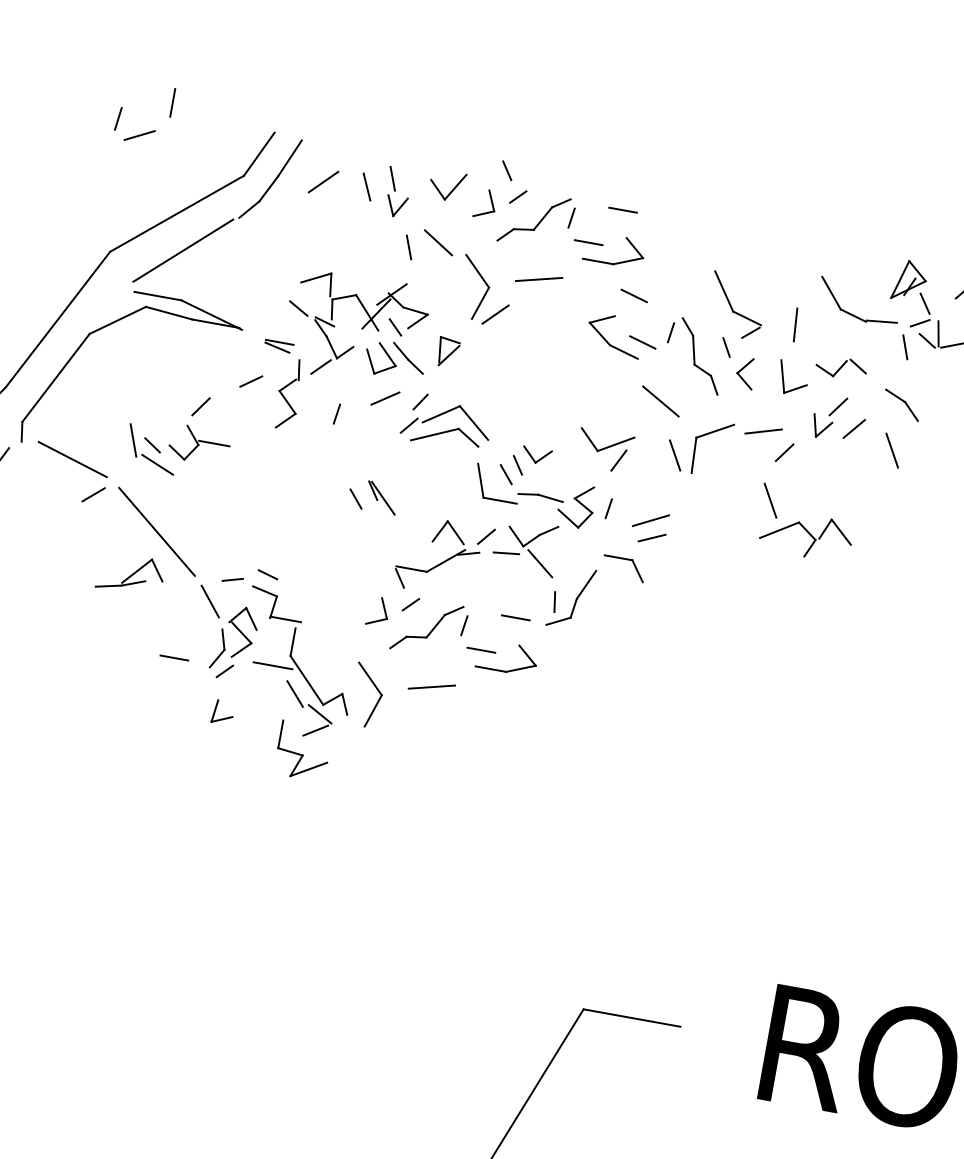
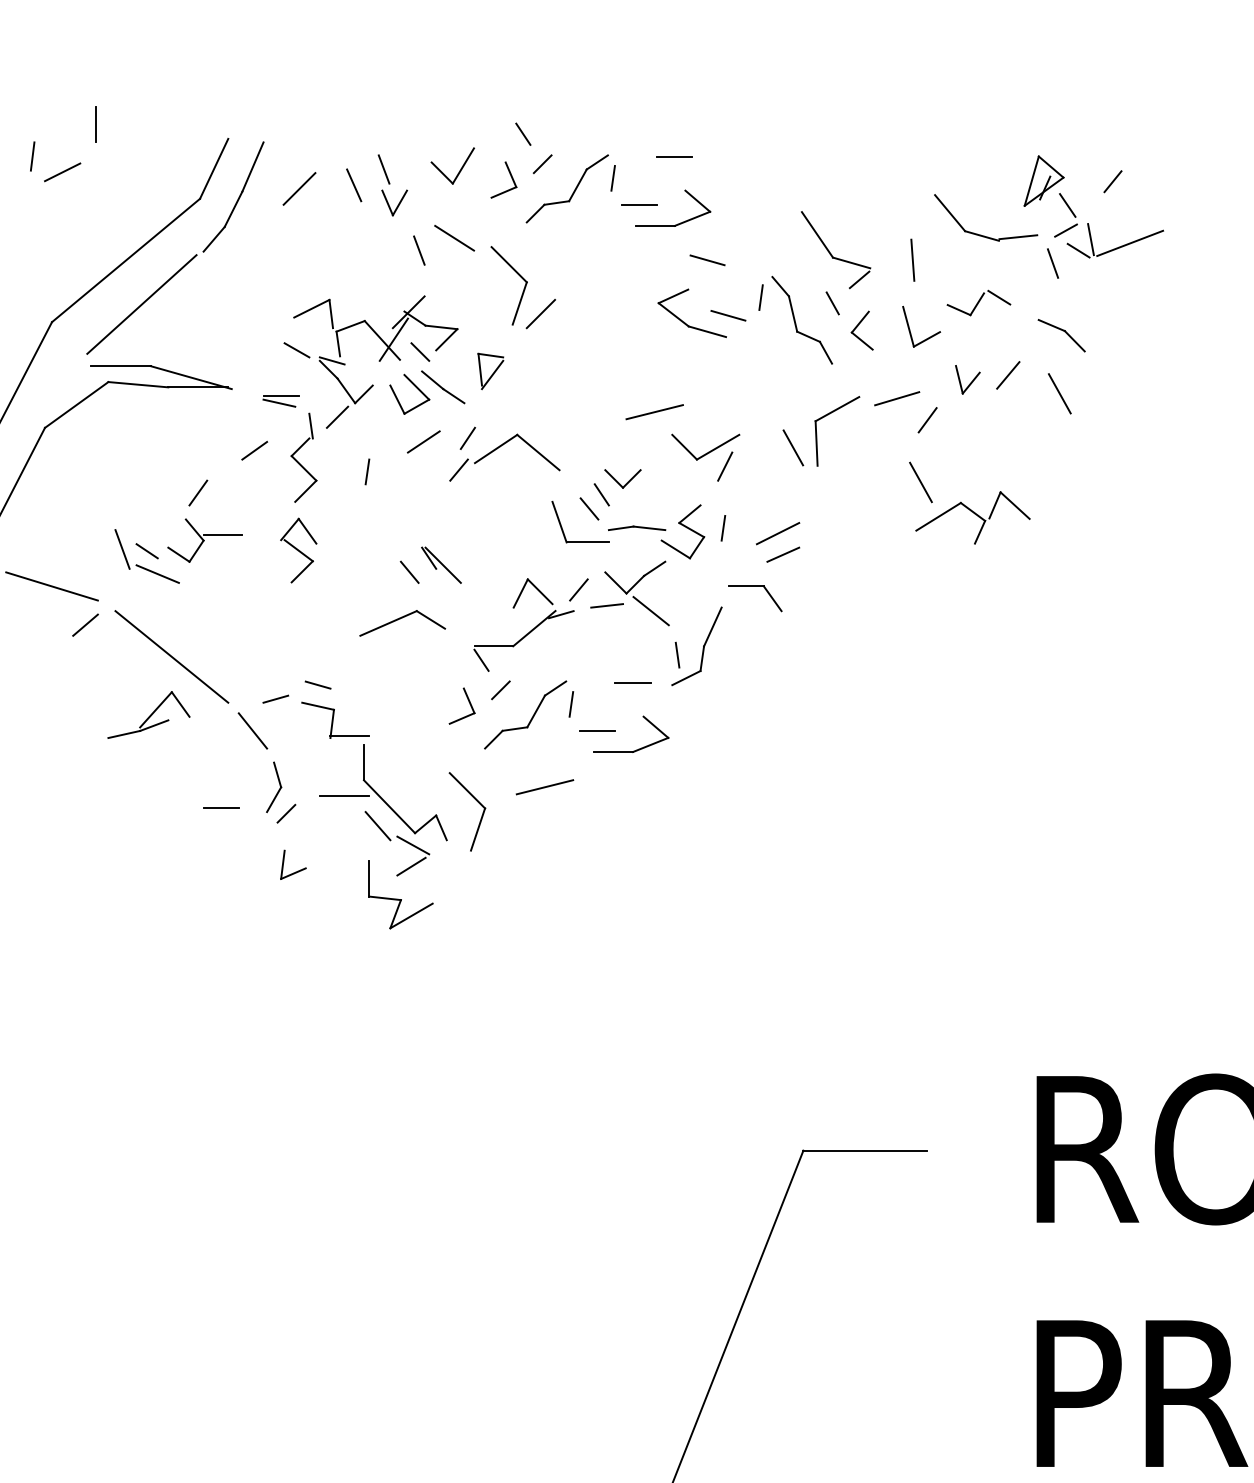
line: (538, 279) -> (654, 412), moved
line: (660, 401) -> (763, 384), removed
line: (838, 406) -> (983, 351), removed
part: (445, 436) -> (402, 623), moved
part: (241, 632) -> (298, 550), moved

